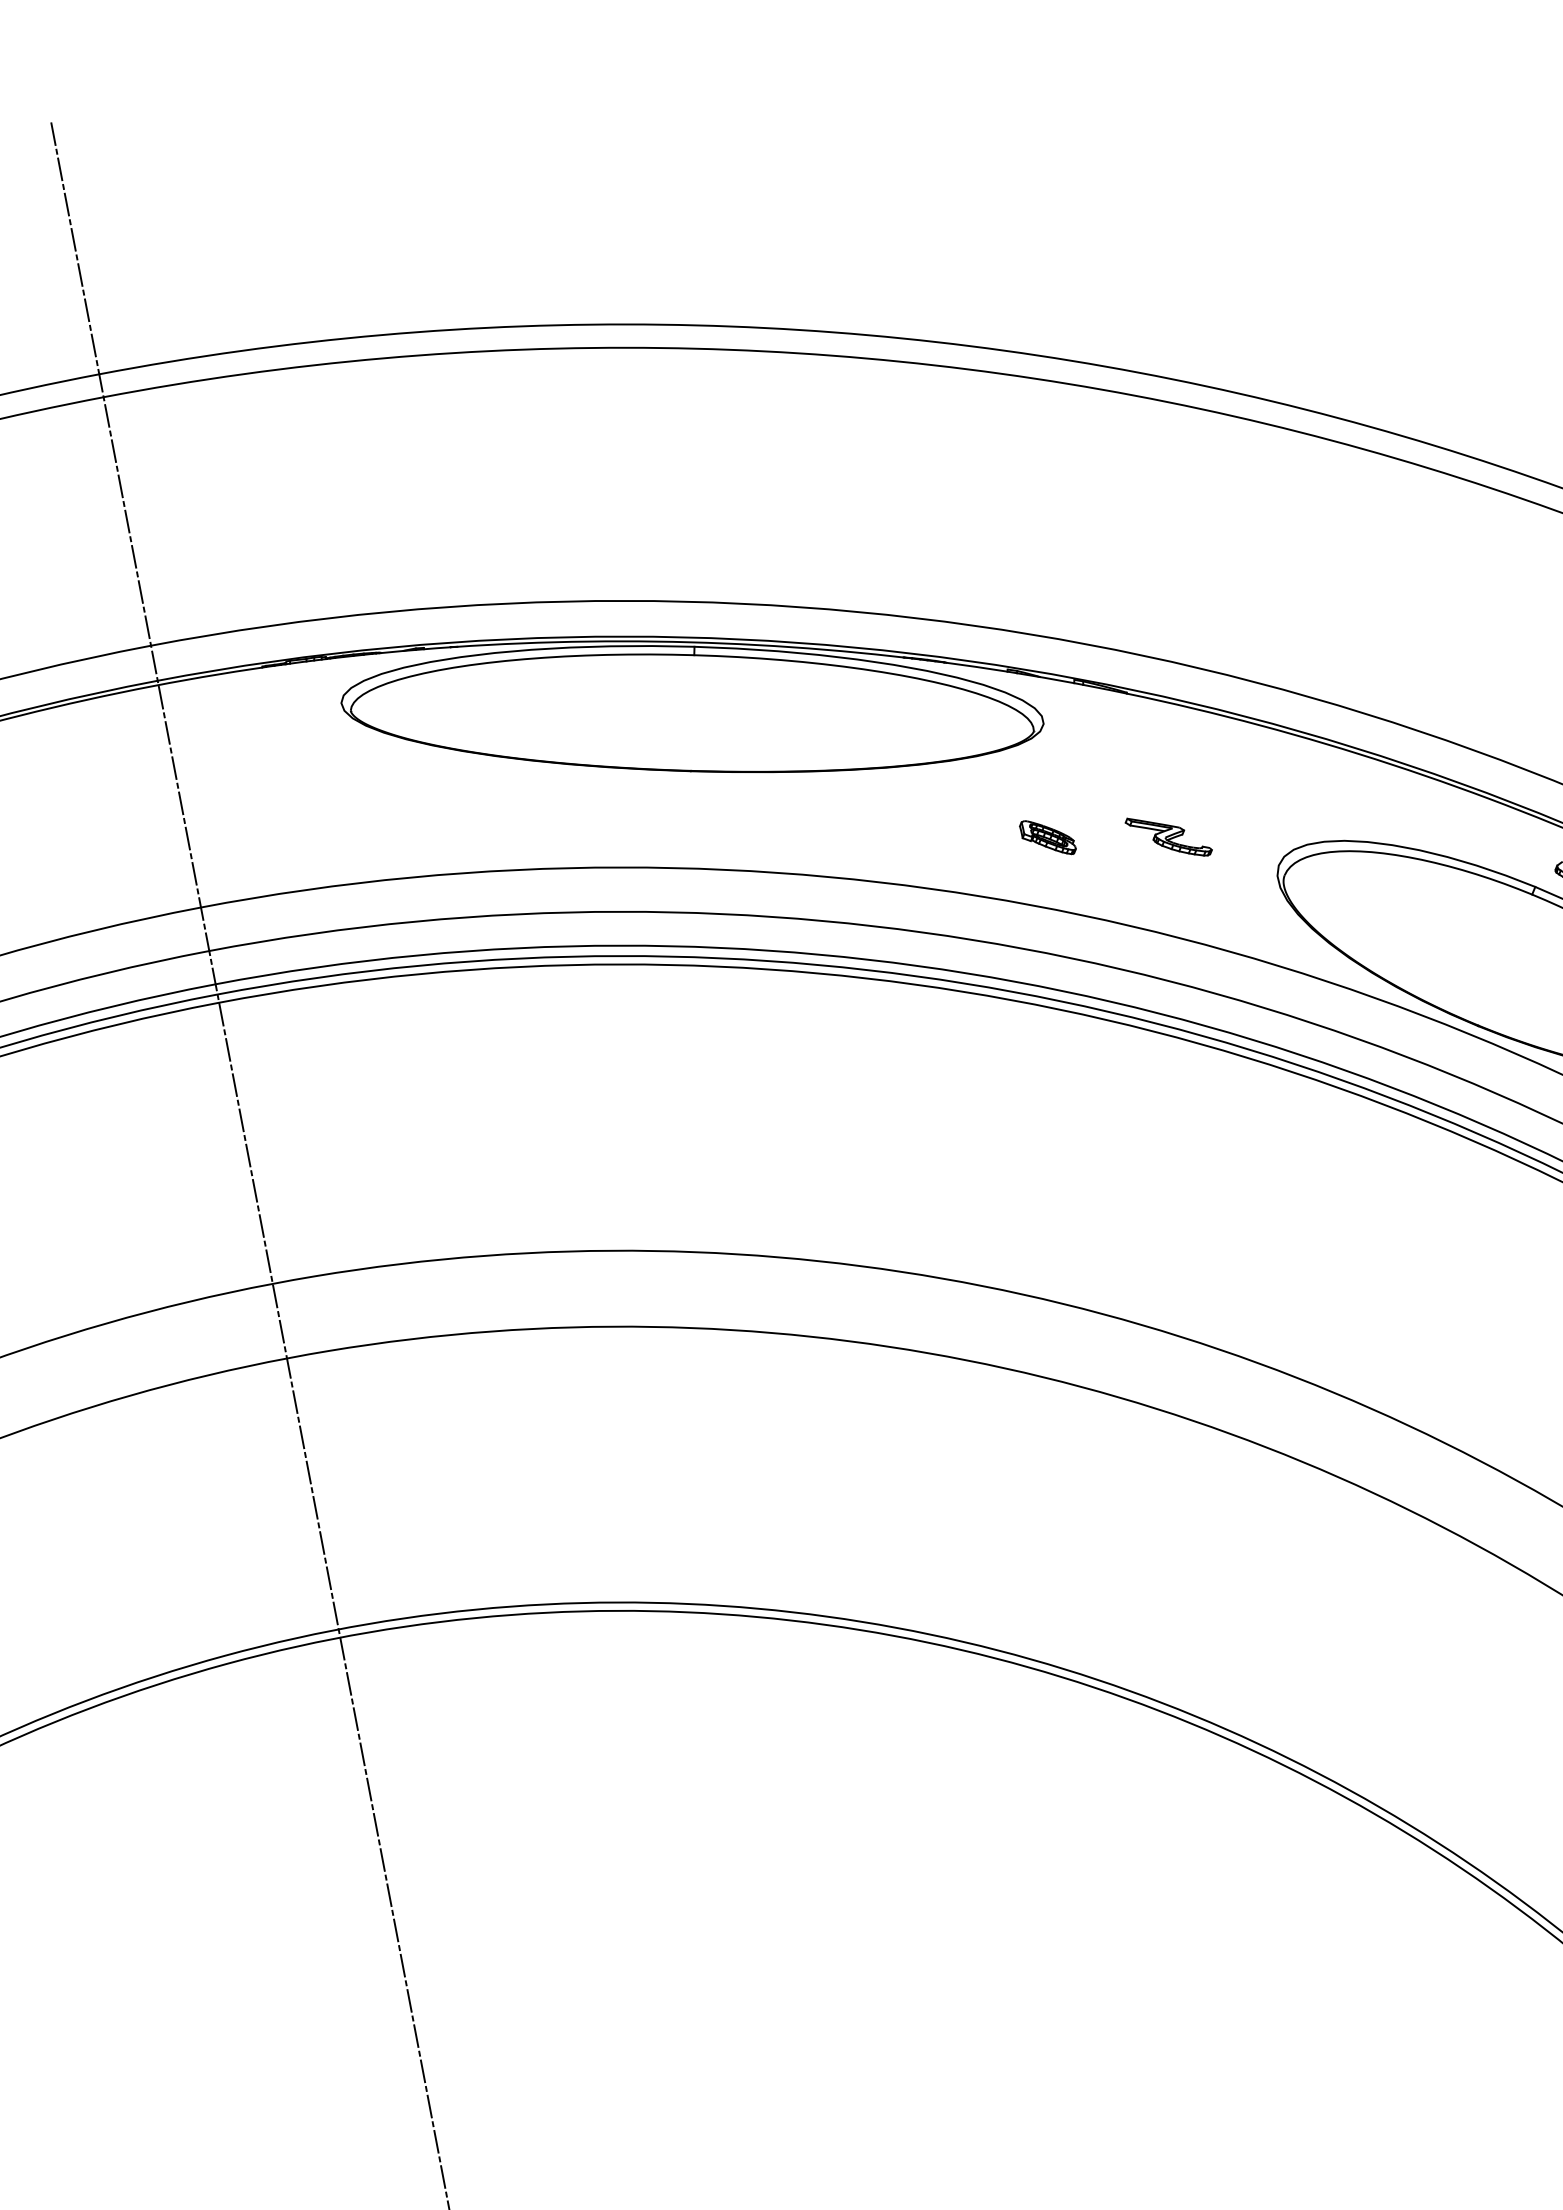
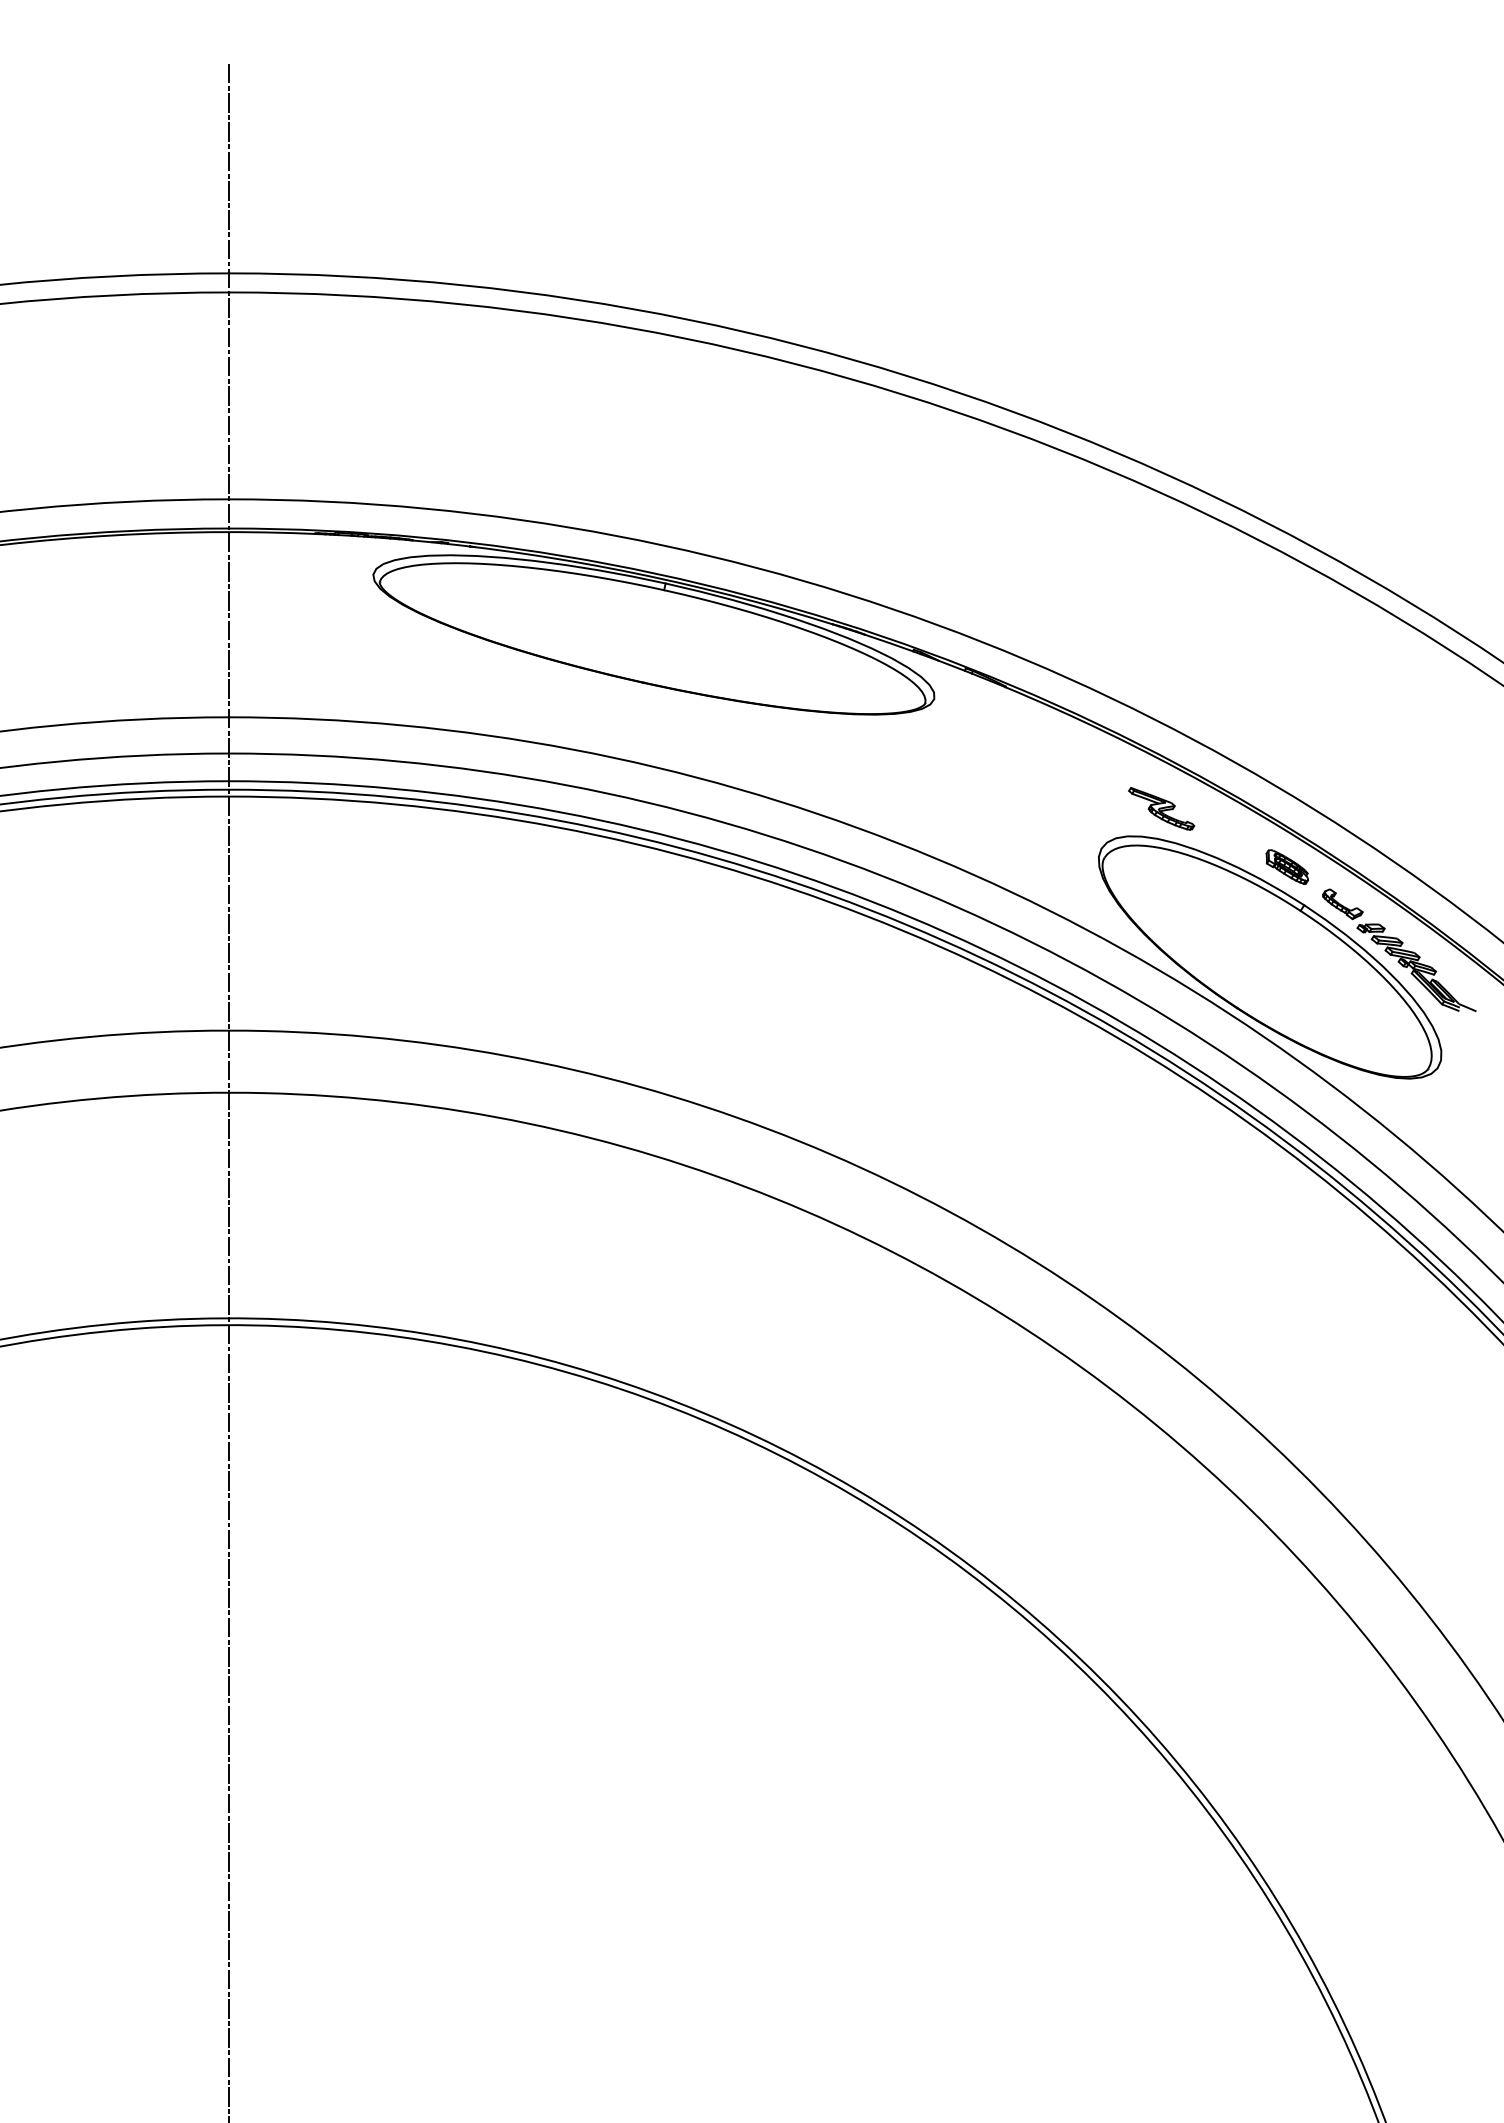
part: (1168, 836) -> (1161, 808), moved
part: (1046, 837) -> (1286, 866), moved

